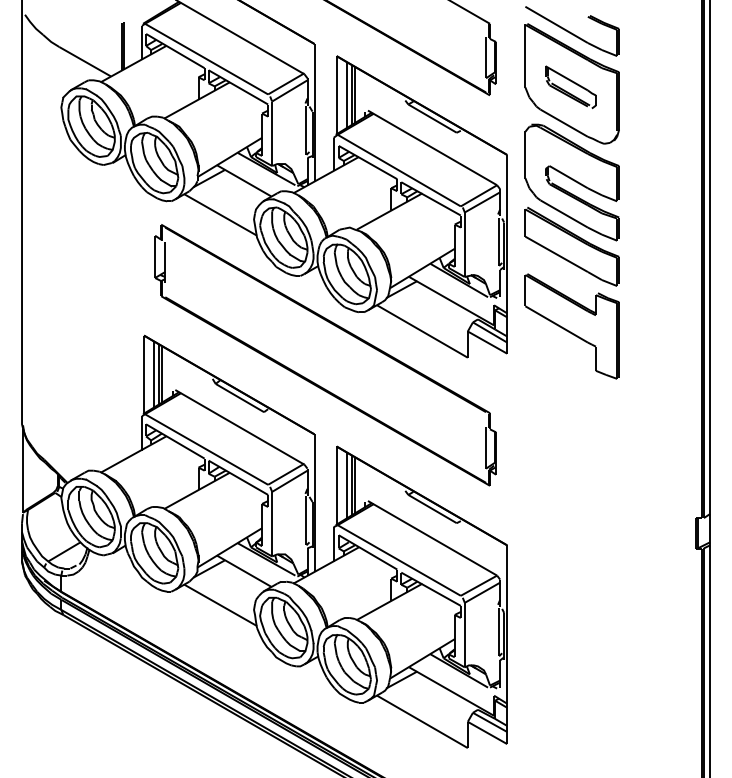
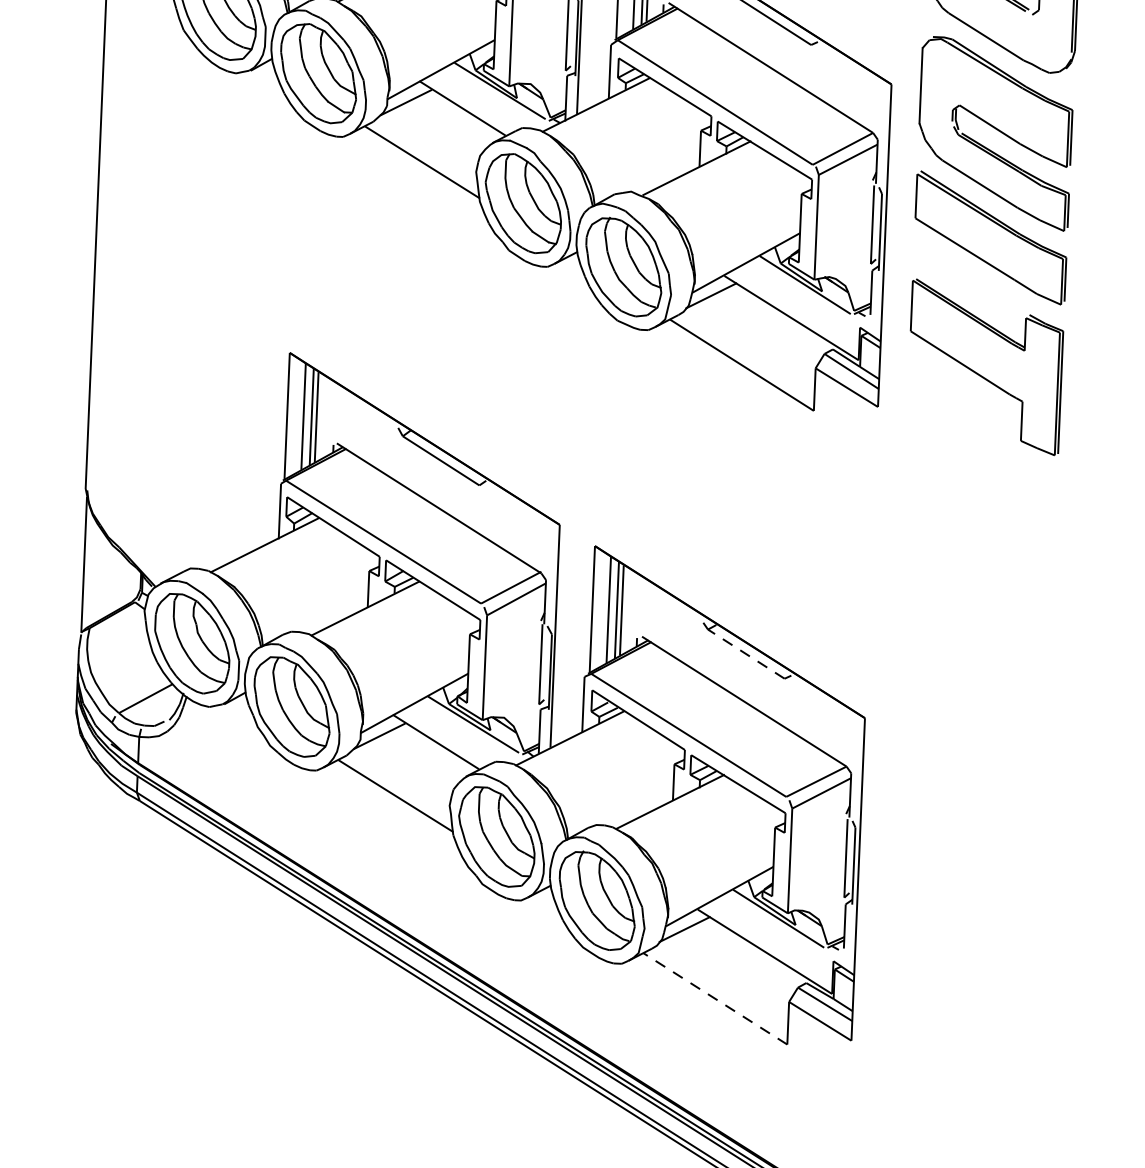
part: (325, 355) -> (582, 397), removed
line: (432, 508) -> (746, 653), solid -> dashed
line: (422, 721) -> (715, 998), solid -> dashed

